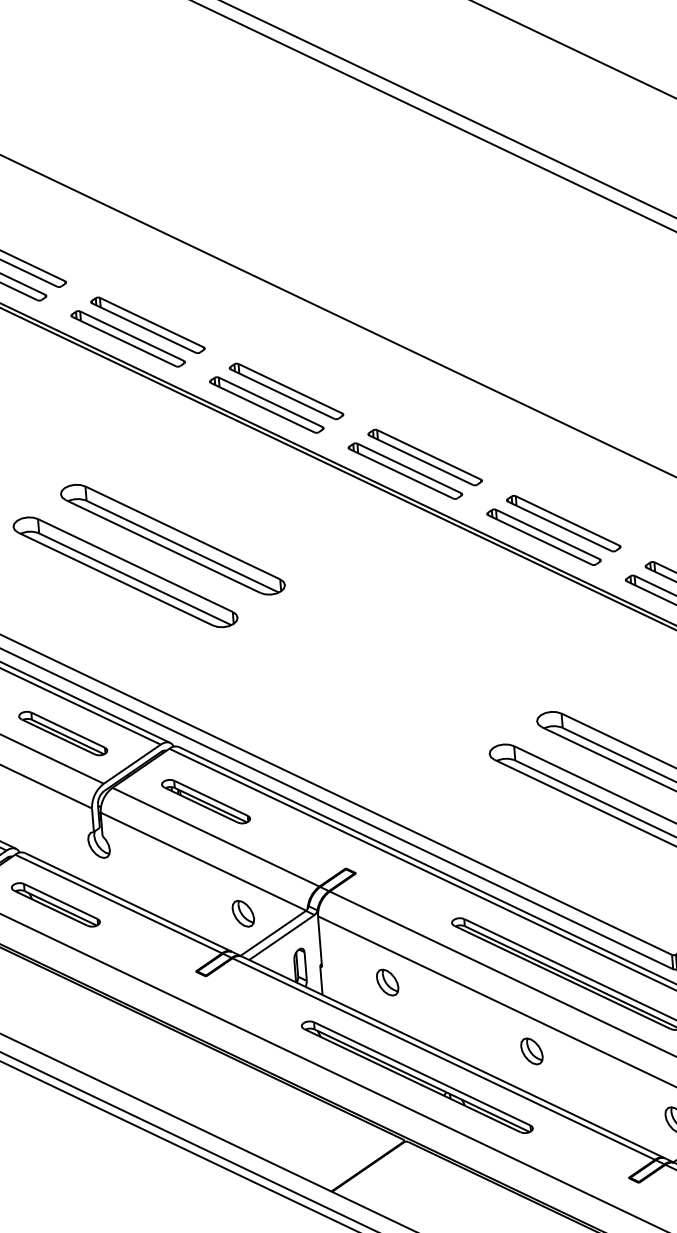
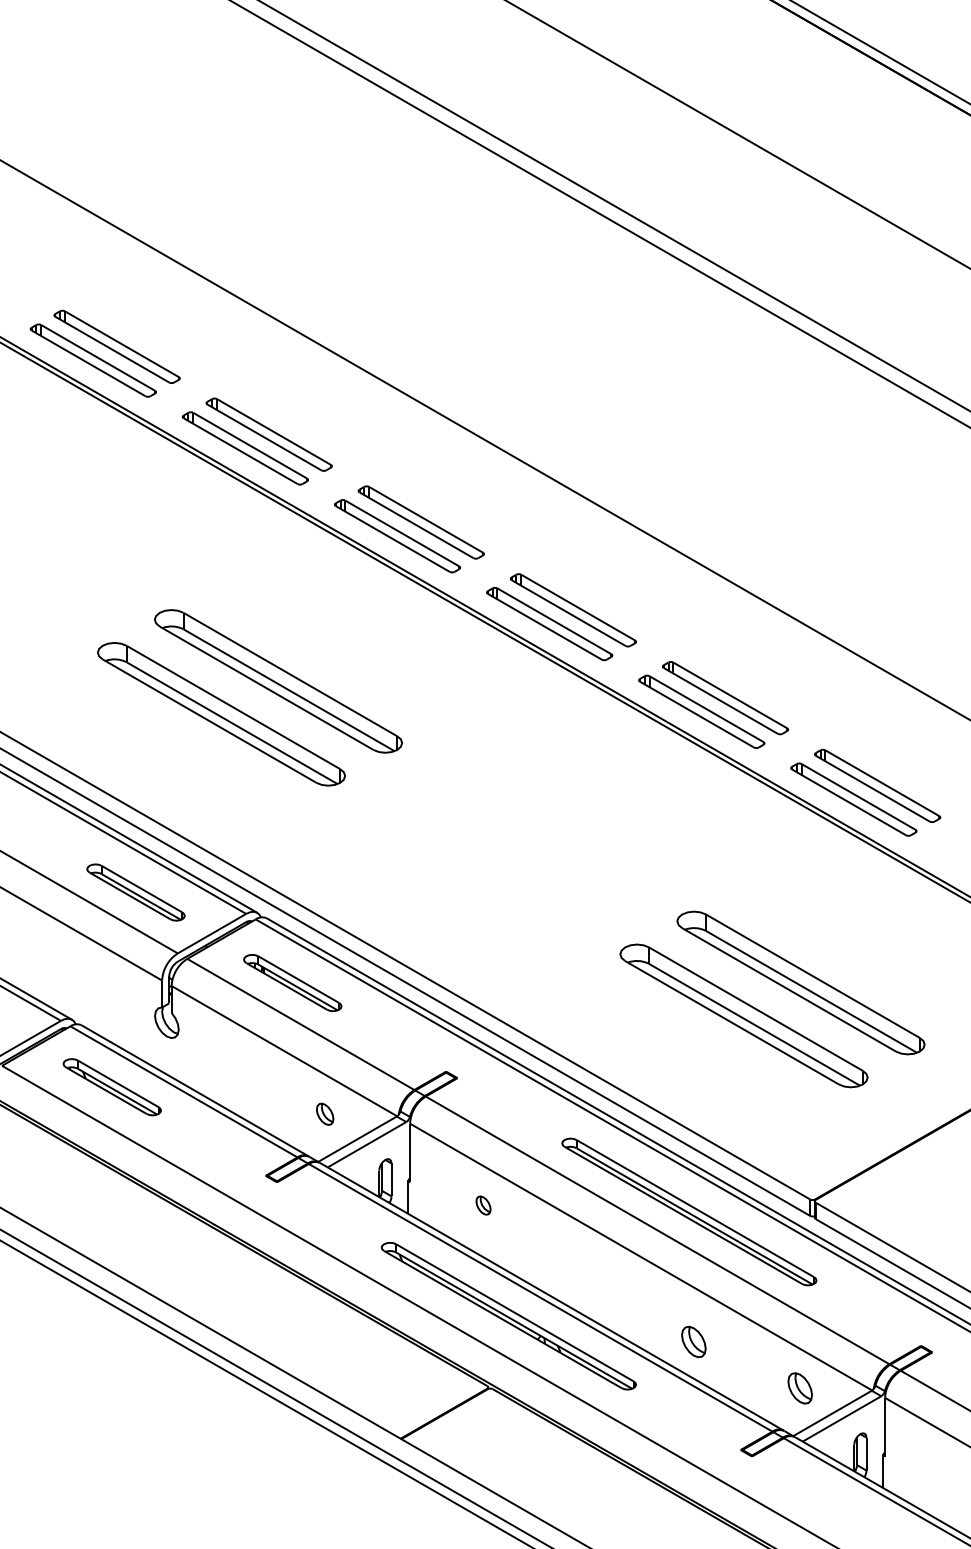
part: (242, 914) -> (324, 1114), size x0.7
part: (387, 982) -> (483, 1205), size x0.6
part: (531, 1051) -> (693, 1341), moved

